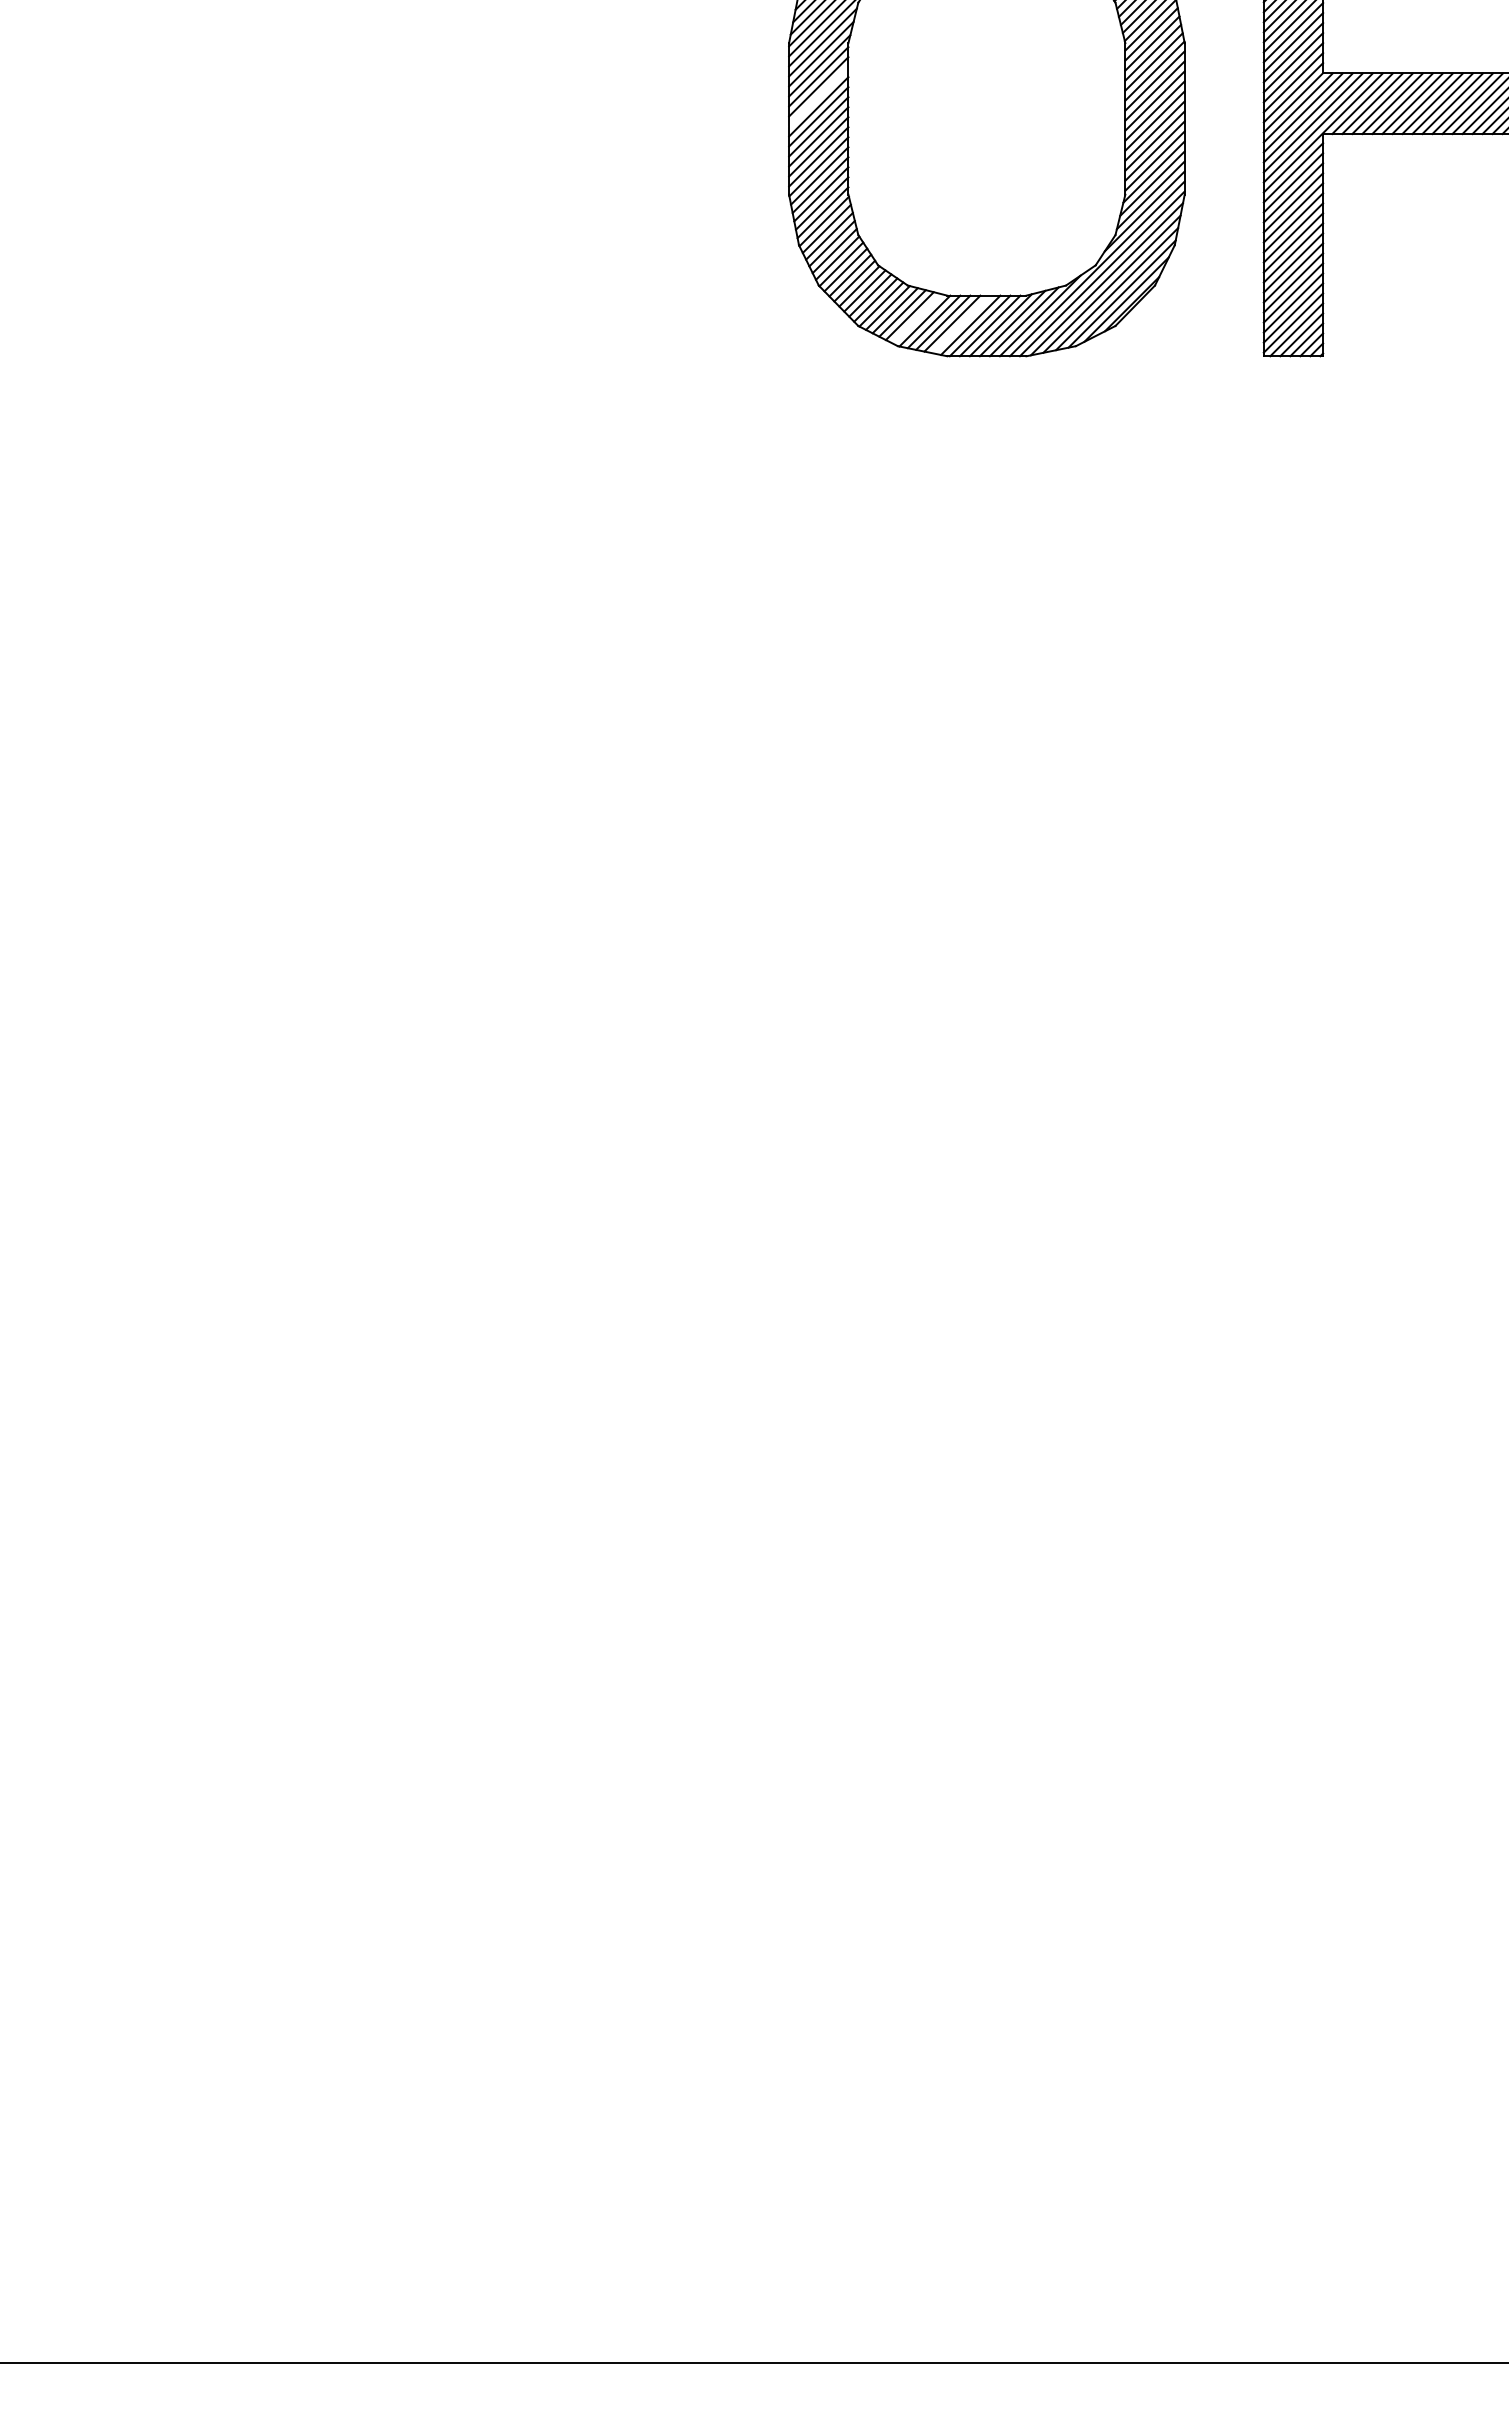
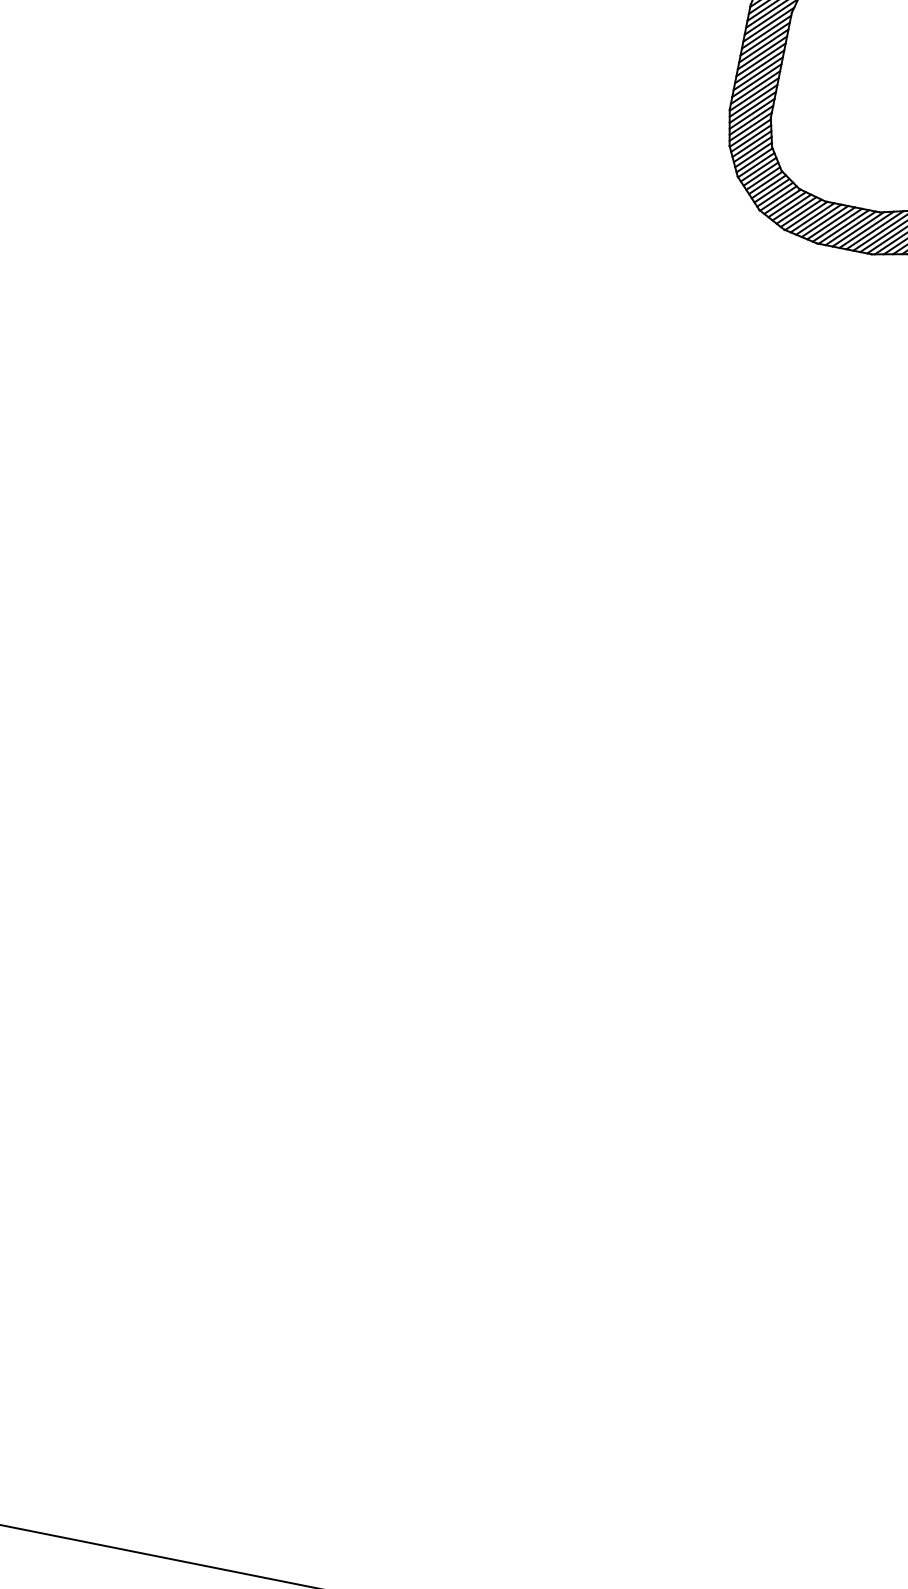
line: (818, 96) -> (763, 45), added
line: (916, 318) -> (800, 213), added
line: (961, 324) -> (831, 223), added

